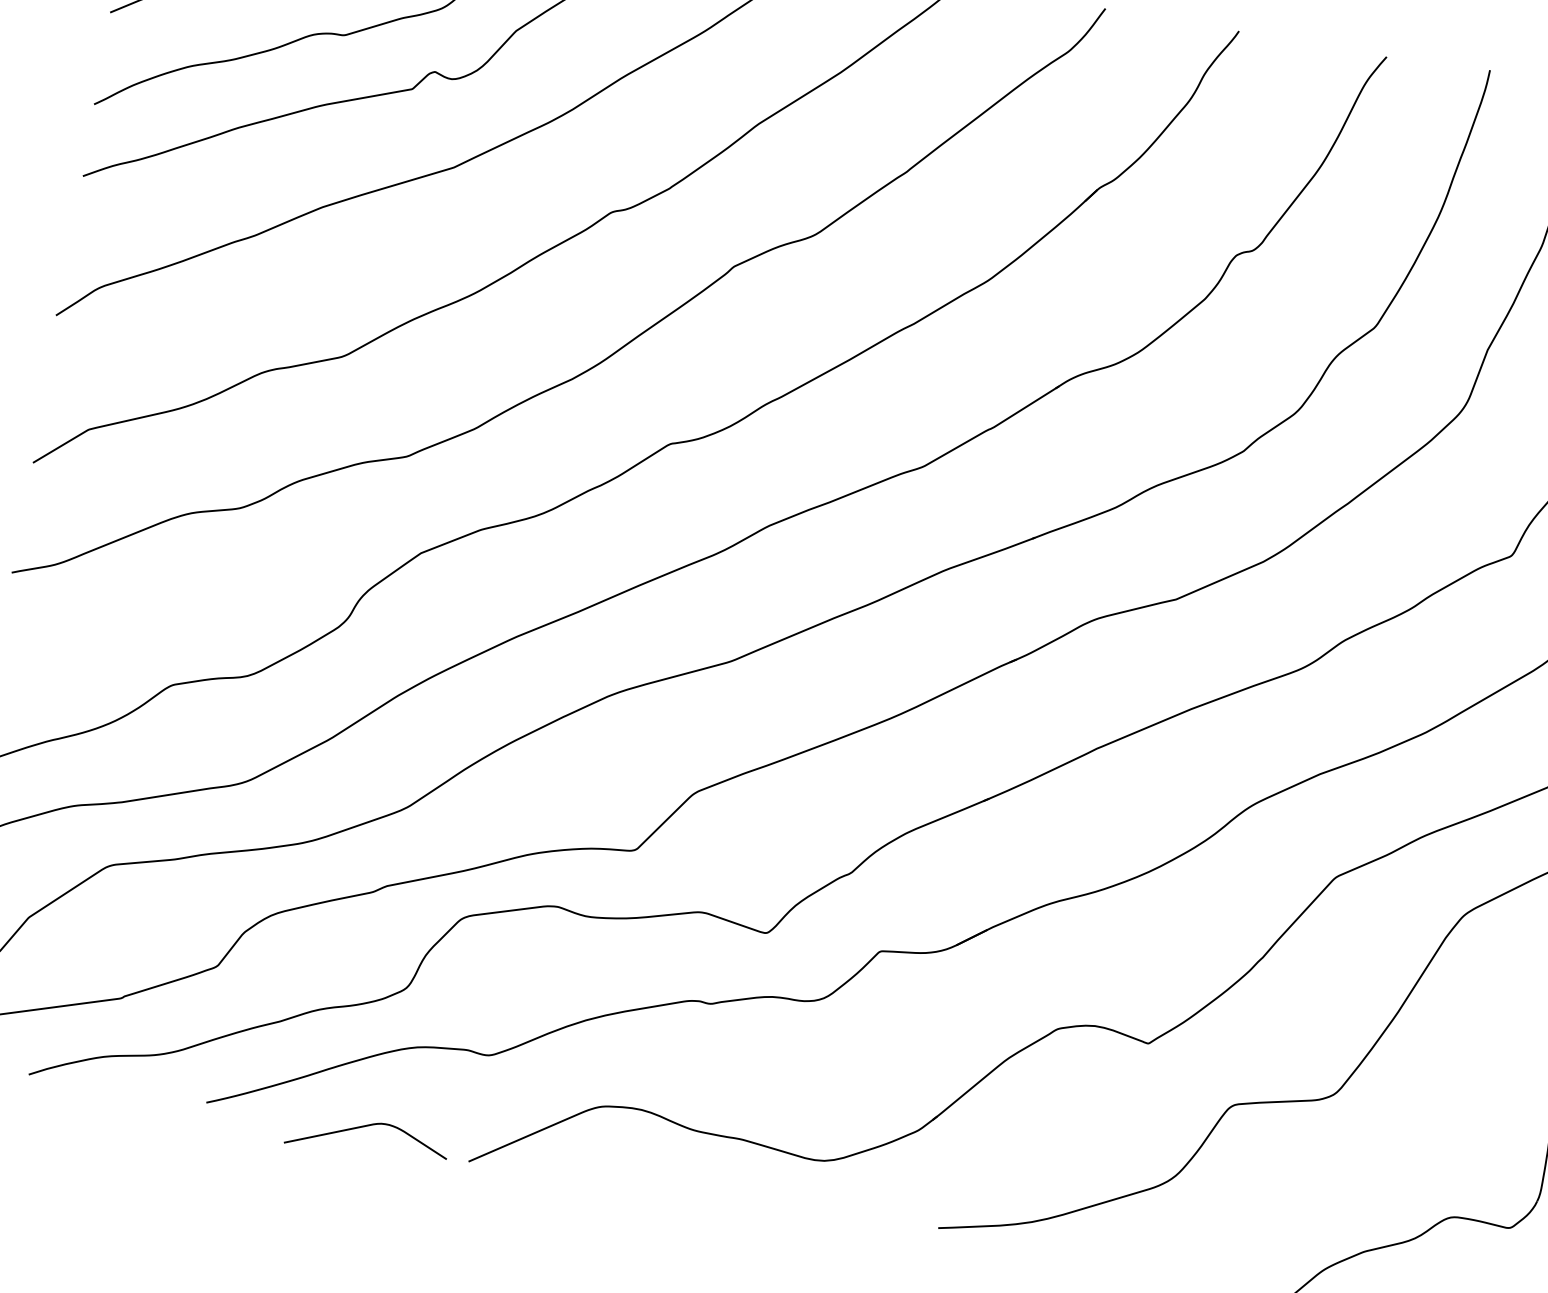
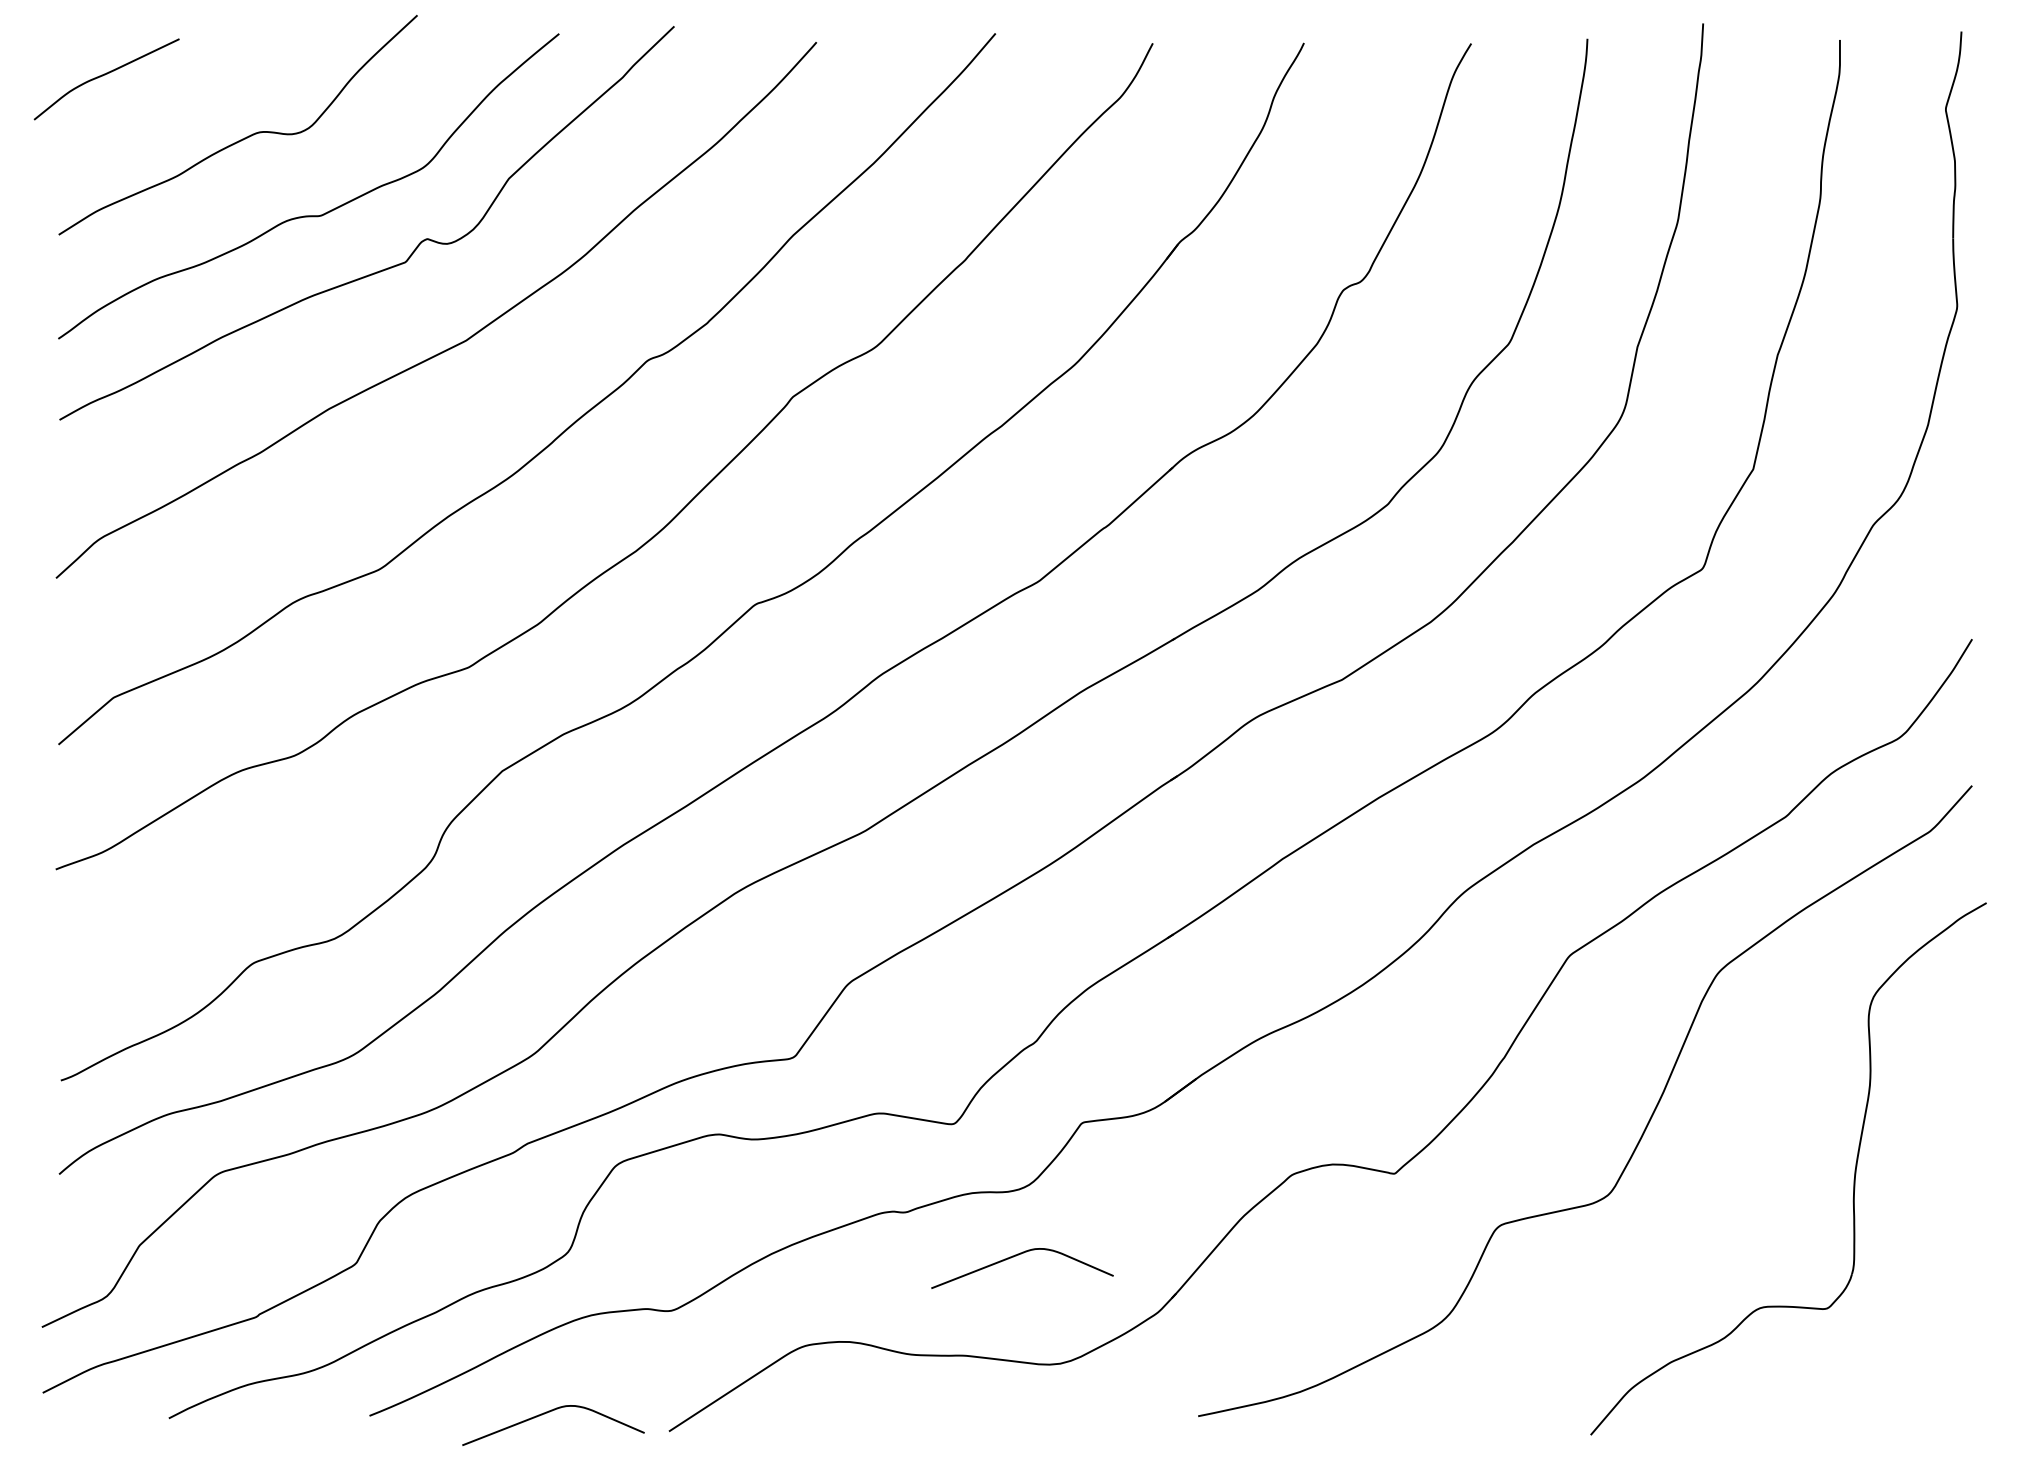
curve: (801, 1059) -> (1016, 1256), added

